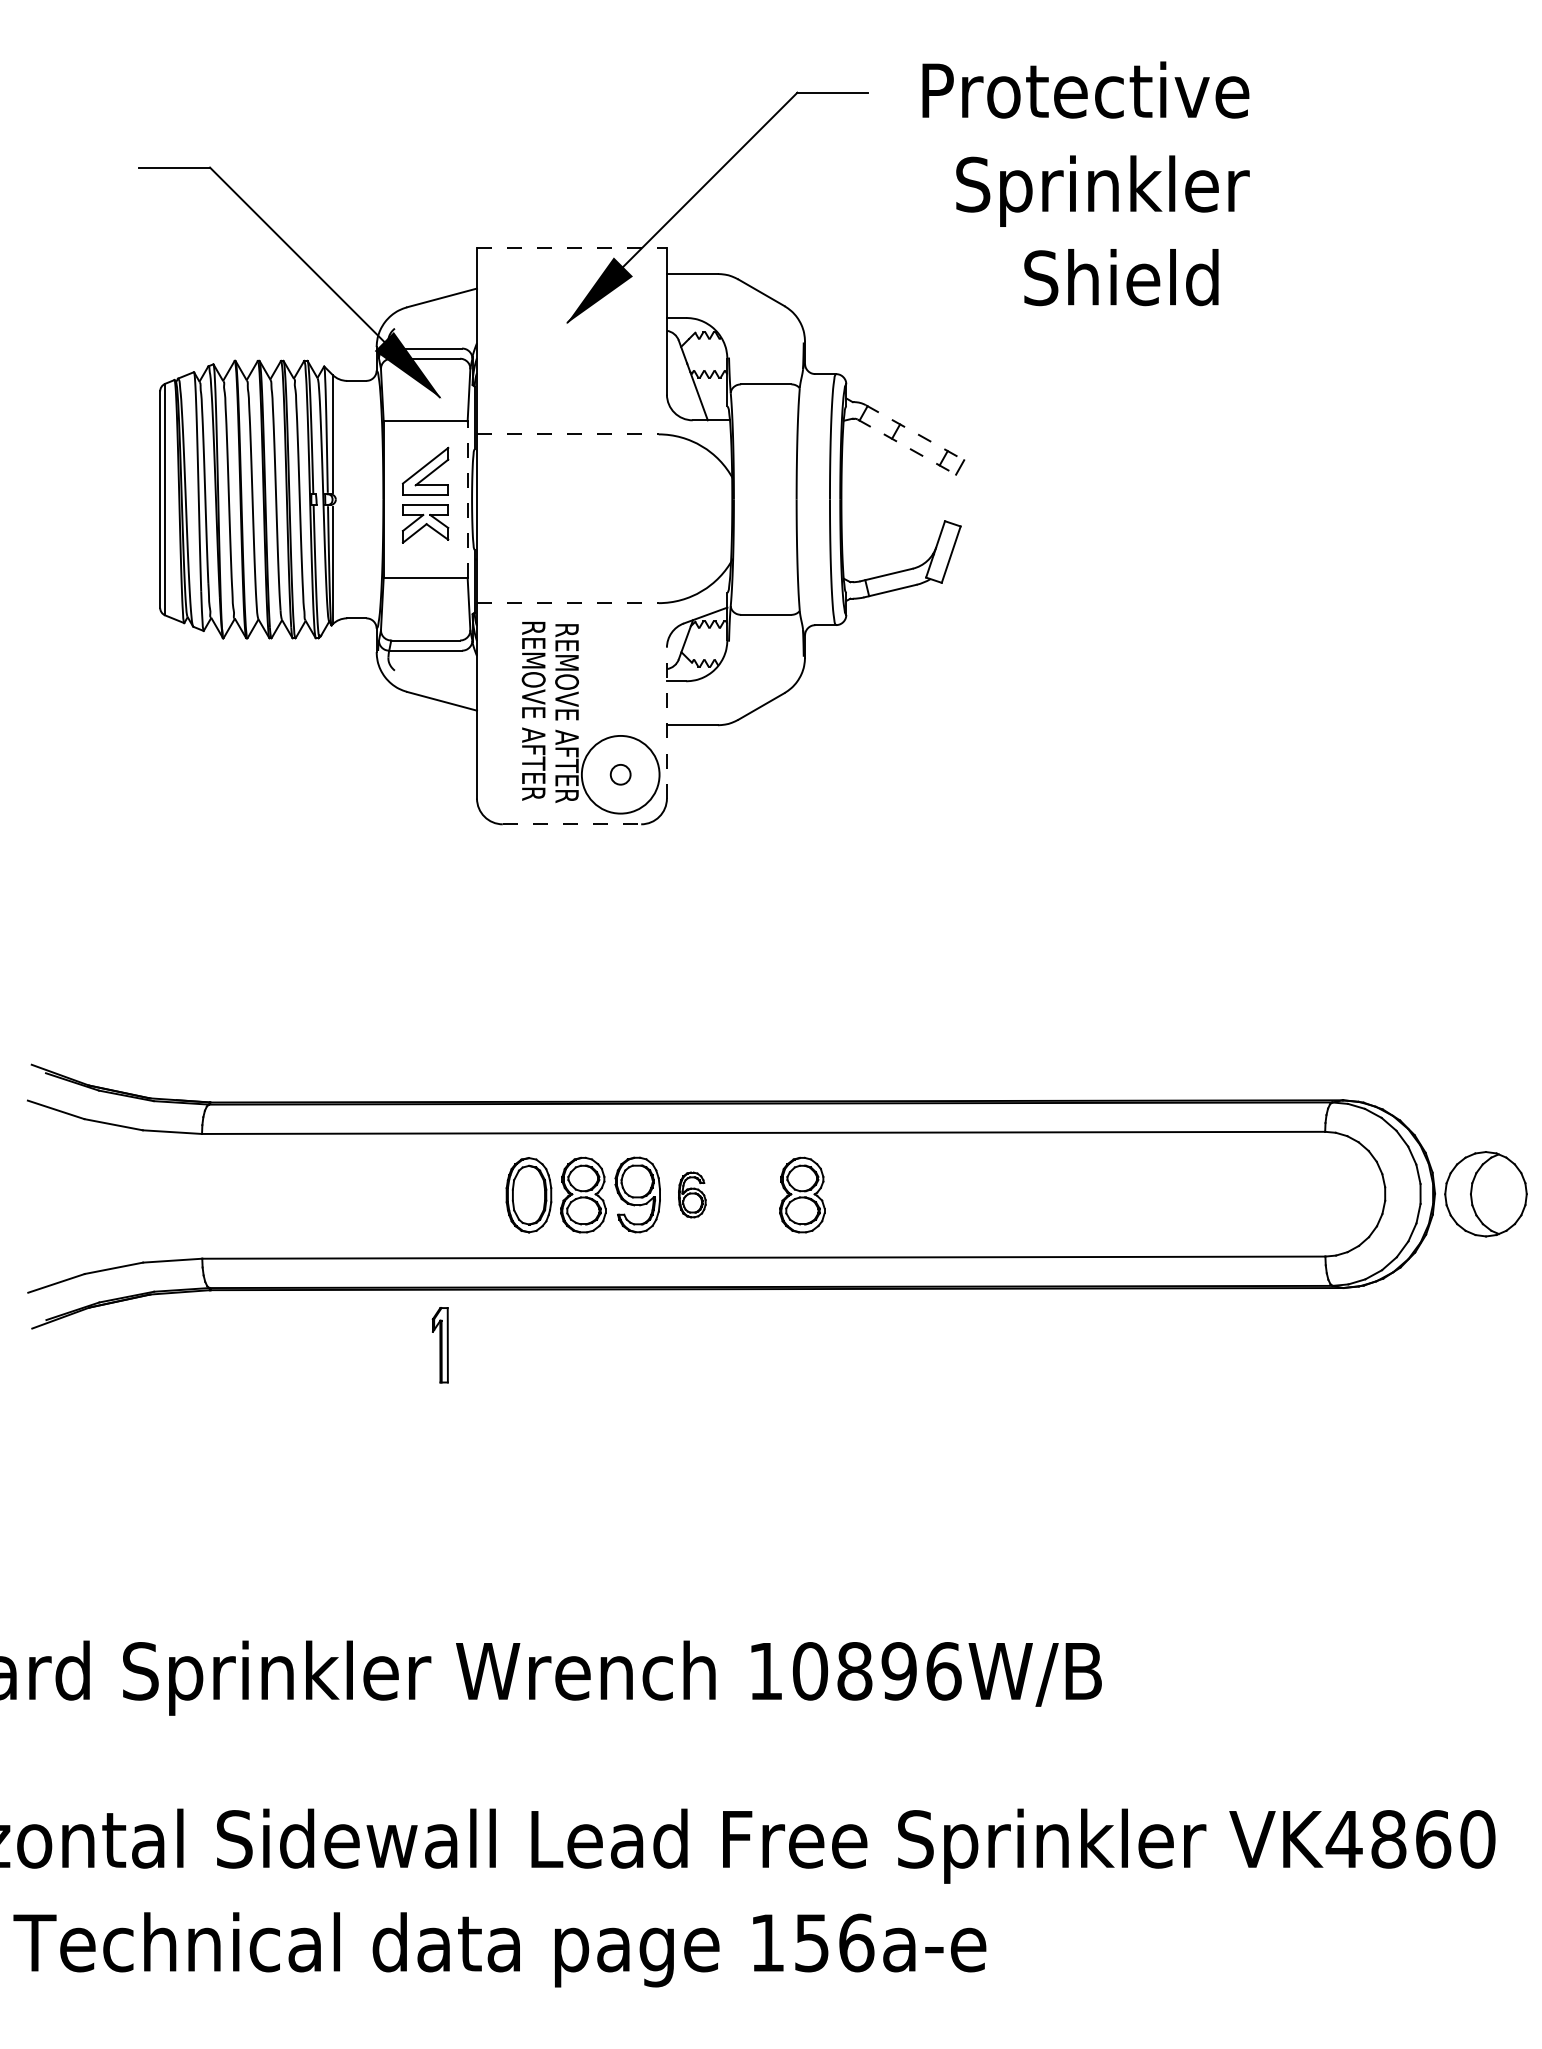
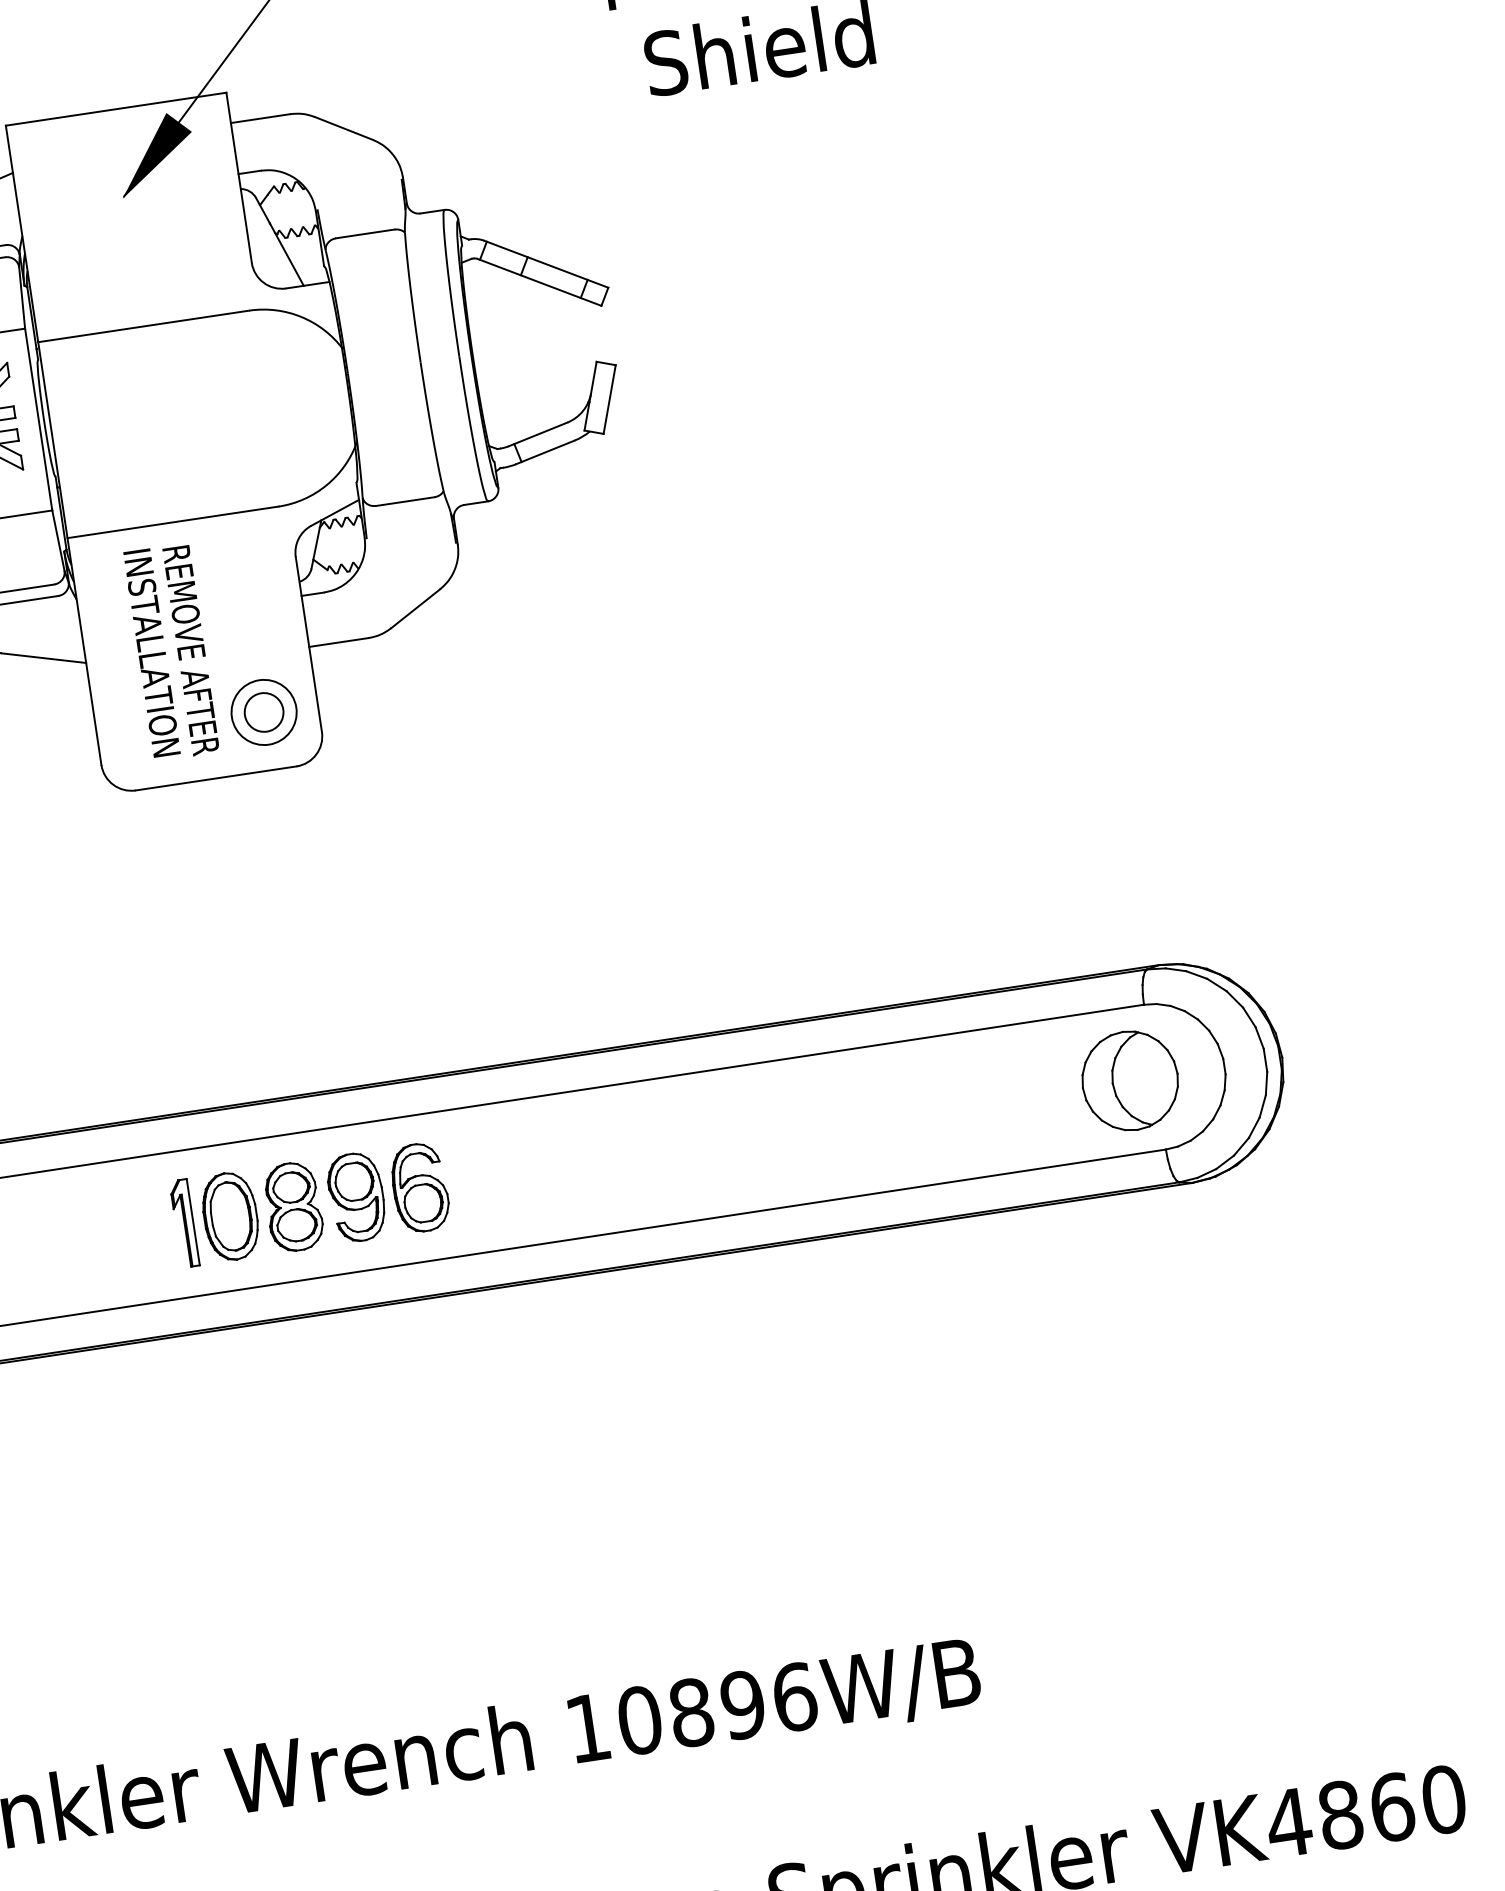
line: (571, 247) -> (115, 108), dashed -> solid
line: (915, 432) -> (546, 263), dashed -> solid
line: (567, 434) -> (143, 326), dashed -> solid
line: (907, 447) -> (540, 282), dashed -> solid
line: (467, 499) -> (38, 419), dashed -> solid
line: (567, 603) -> (172, 522), dashed -> solid
text: (533, 710) -> (151, 652), REMOVE AFTER -> INSTALLATION
line: (666, 722) -> (308, 643), dashed -> solid
circle: (620, 774) -> (263, 712), size x0.71
circle: (620, 774) -> (263, 712), size x1.67
line: (572, 824) -> (216, 778), dashed -> solid
part: (692, 1194) -> (420, 1187), size x1.67
part: (802, 1194) -> (548, 1168), removed
part: (1485, 1194) -> (1129, 1081), moved
part: (439, 1345) -> (183, 1223), moved

